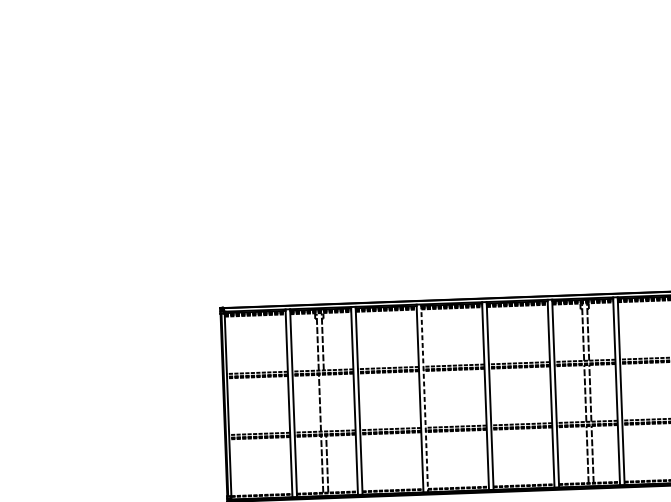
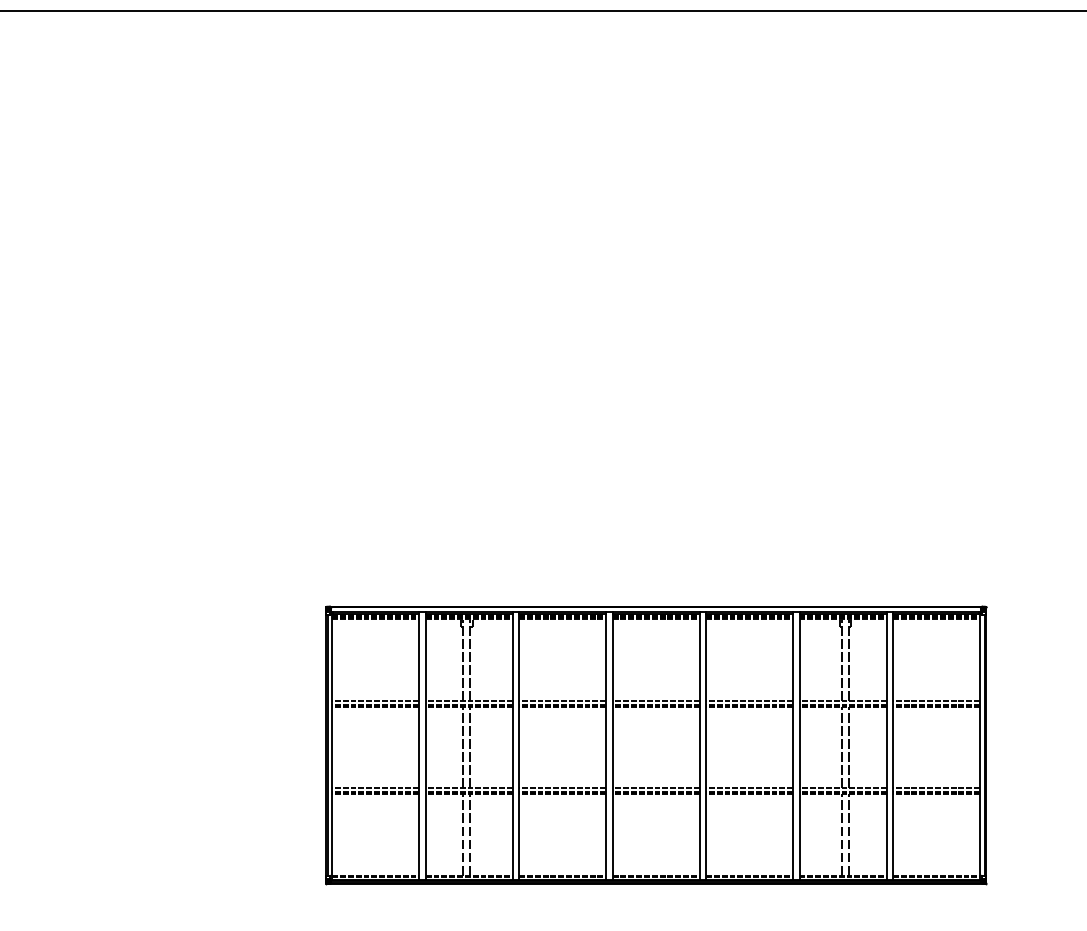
line: (424, 398) -> (612, 746), dashed -> solid
line: (325, 402) -> (470, 747), added

